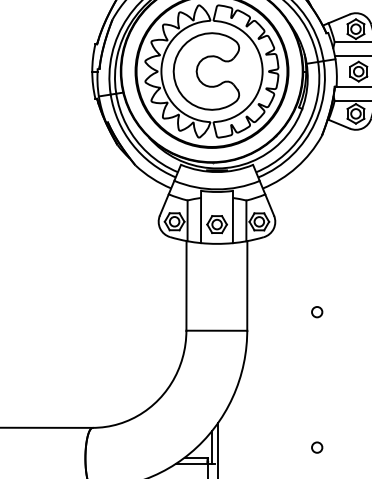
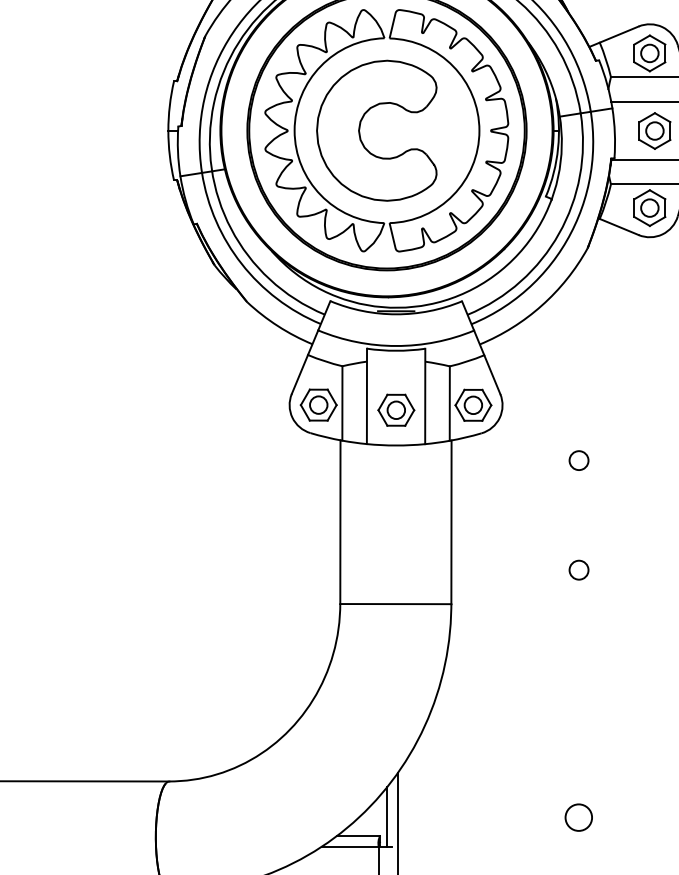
circle: (317, 252) -> (579, 461), added
circle: (317, 447) -> (579, 817), size x1.4

